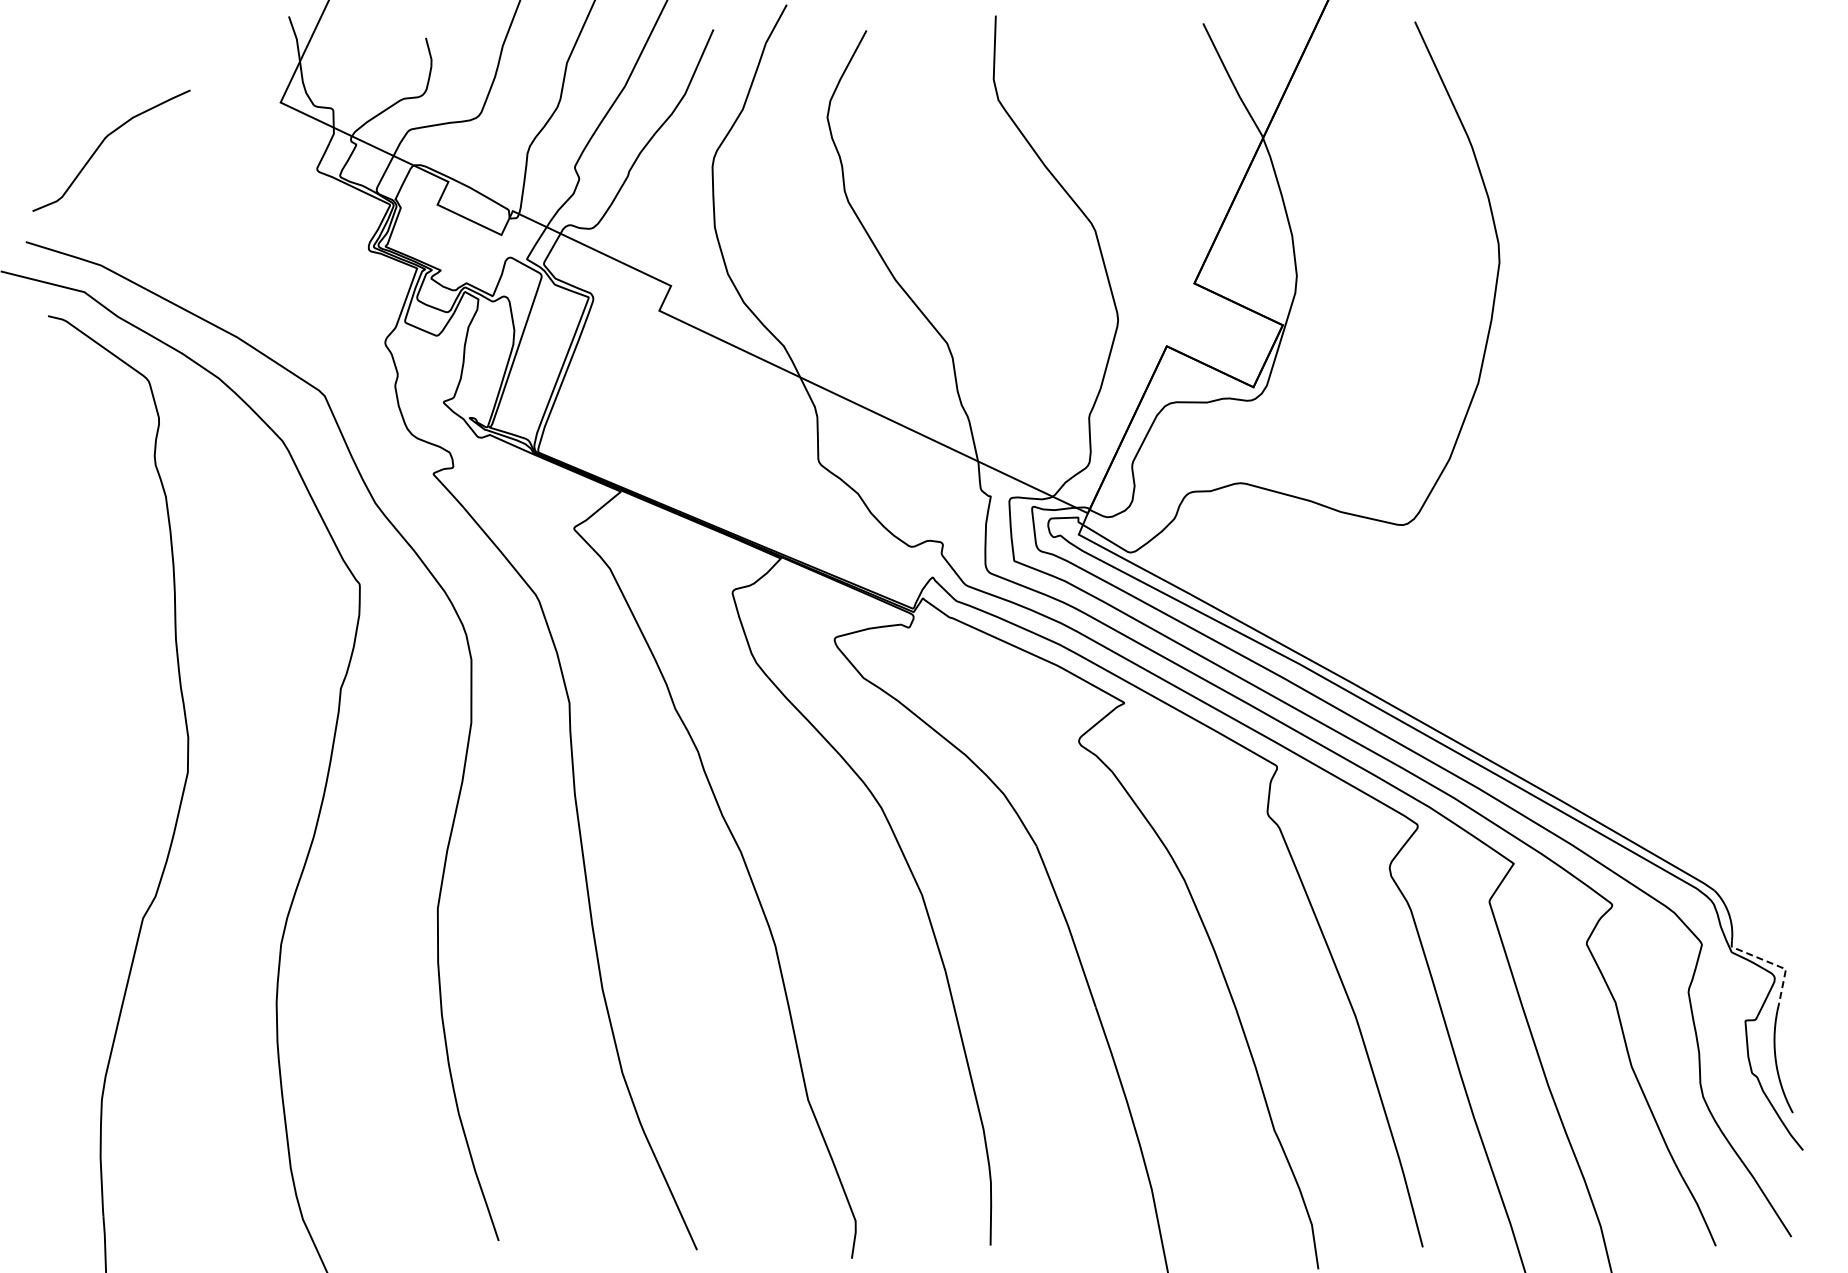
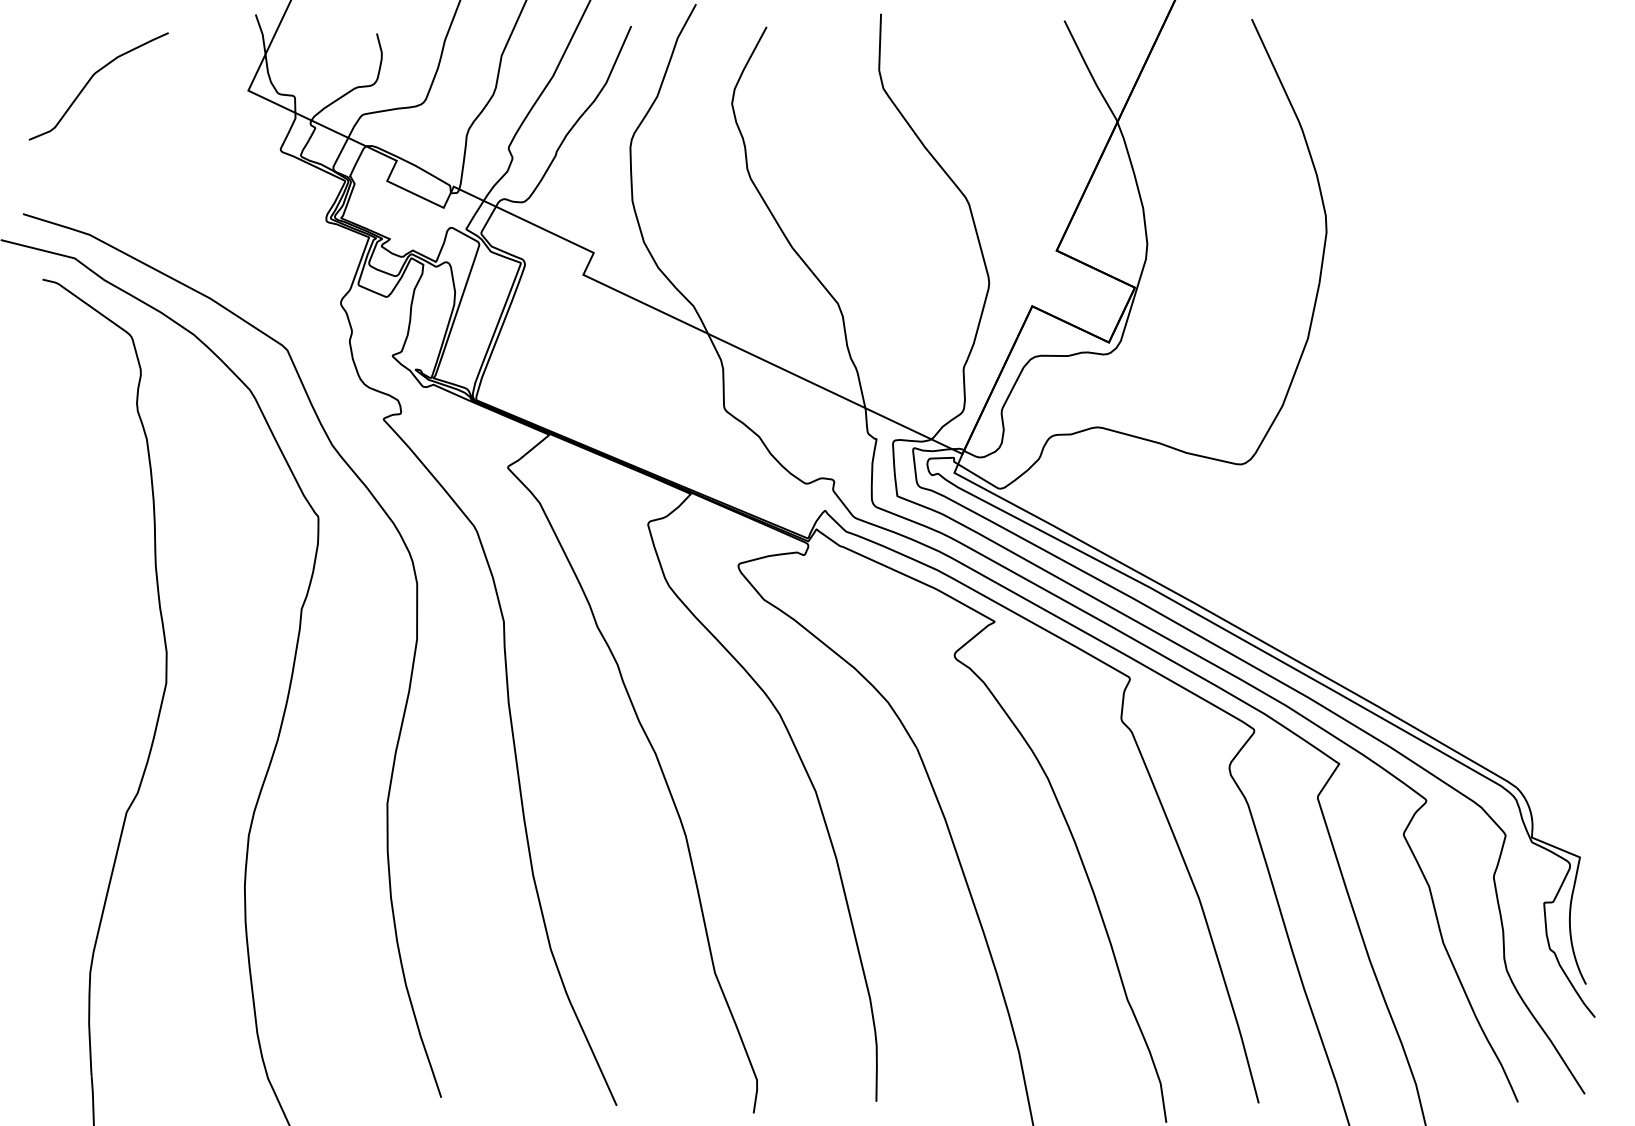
curve: (103, 142) -> (91, 79), moved
line: (1772, 963) -> (1568, 852), dashed -> solid

